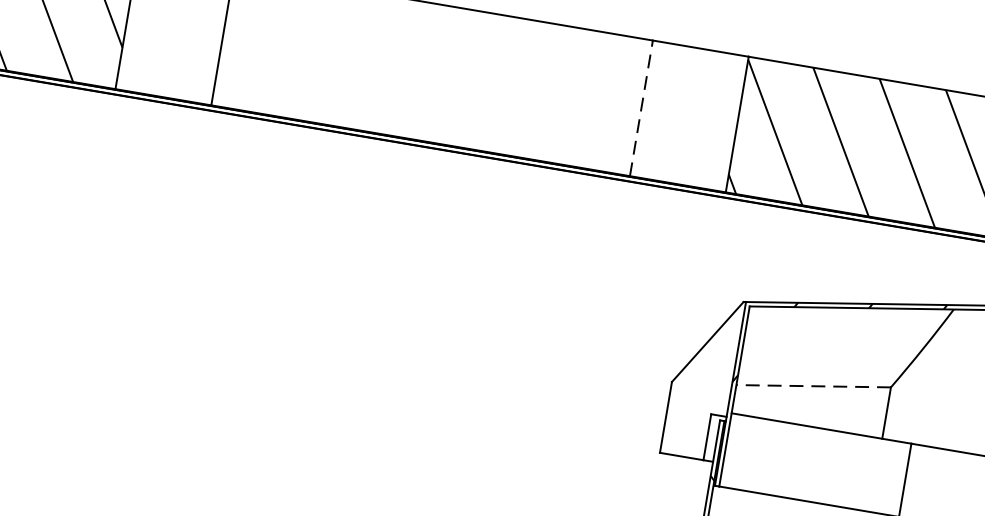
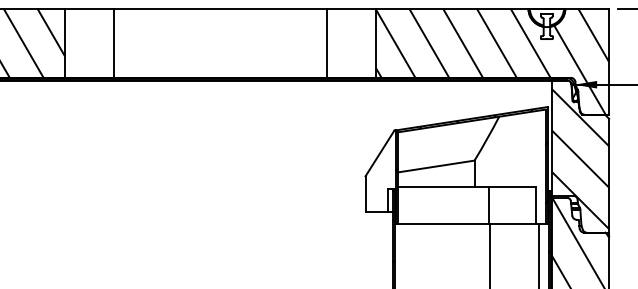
line: (641, 108) -> (327, 43), dashed -> solid
line: (814, 386) -> (436, 166), dashed -> solid

